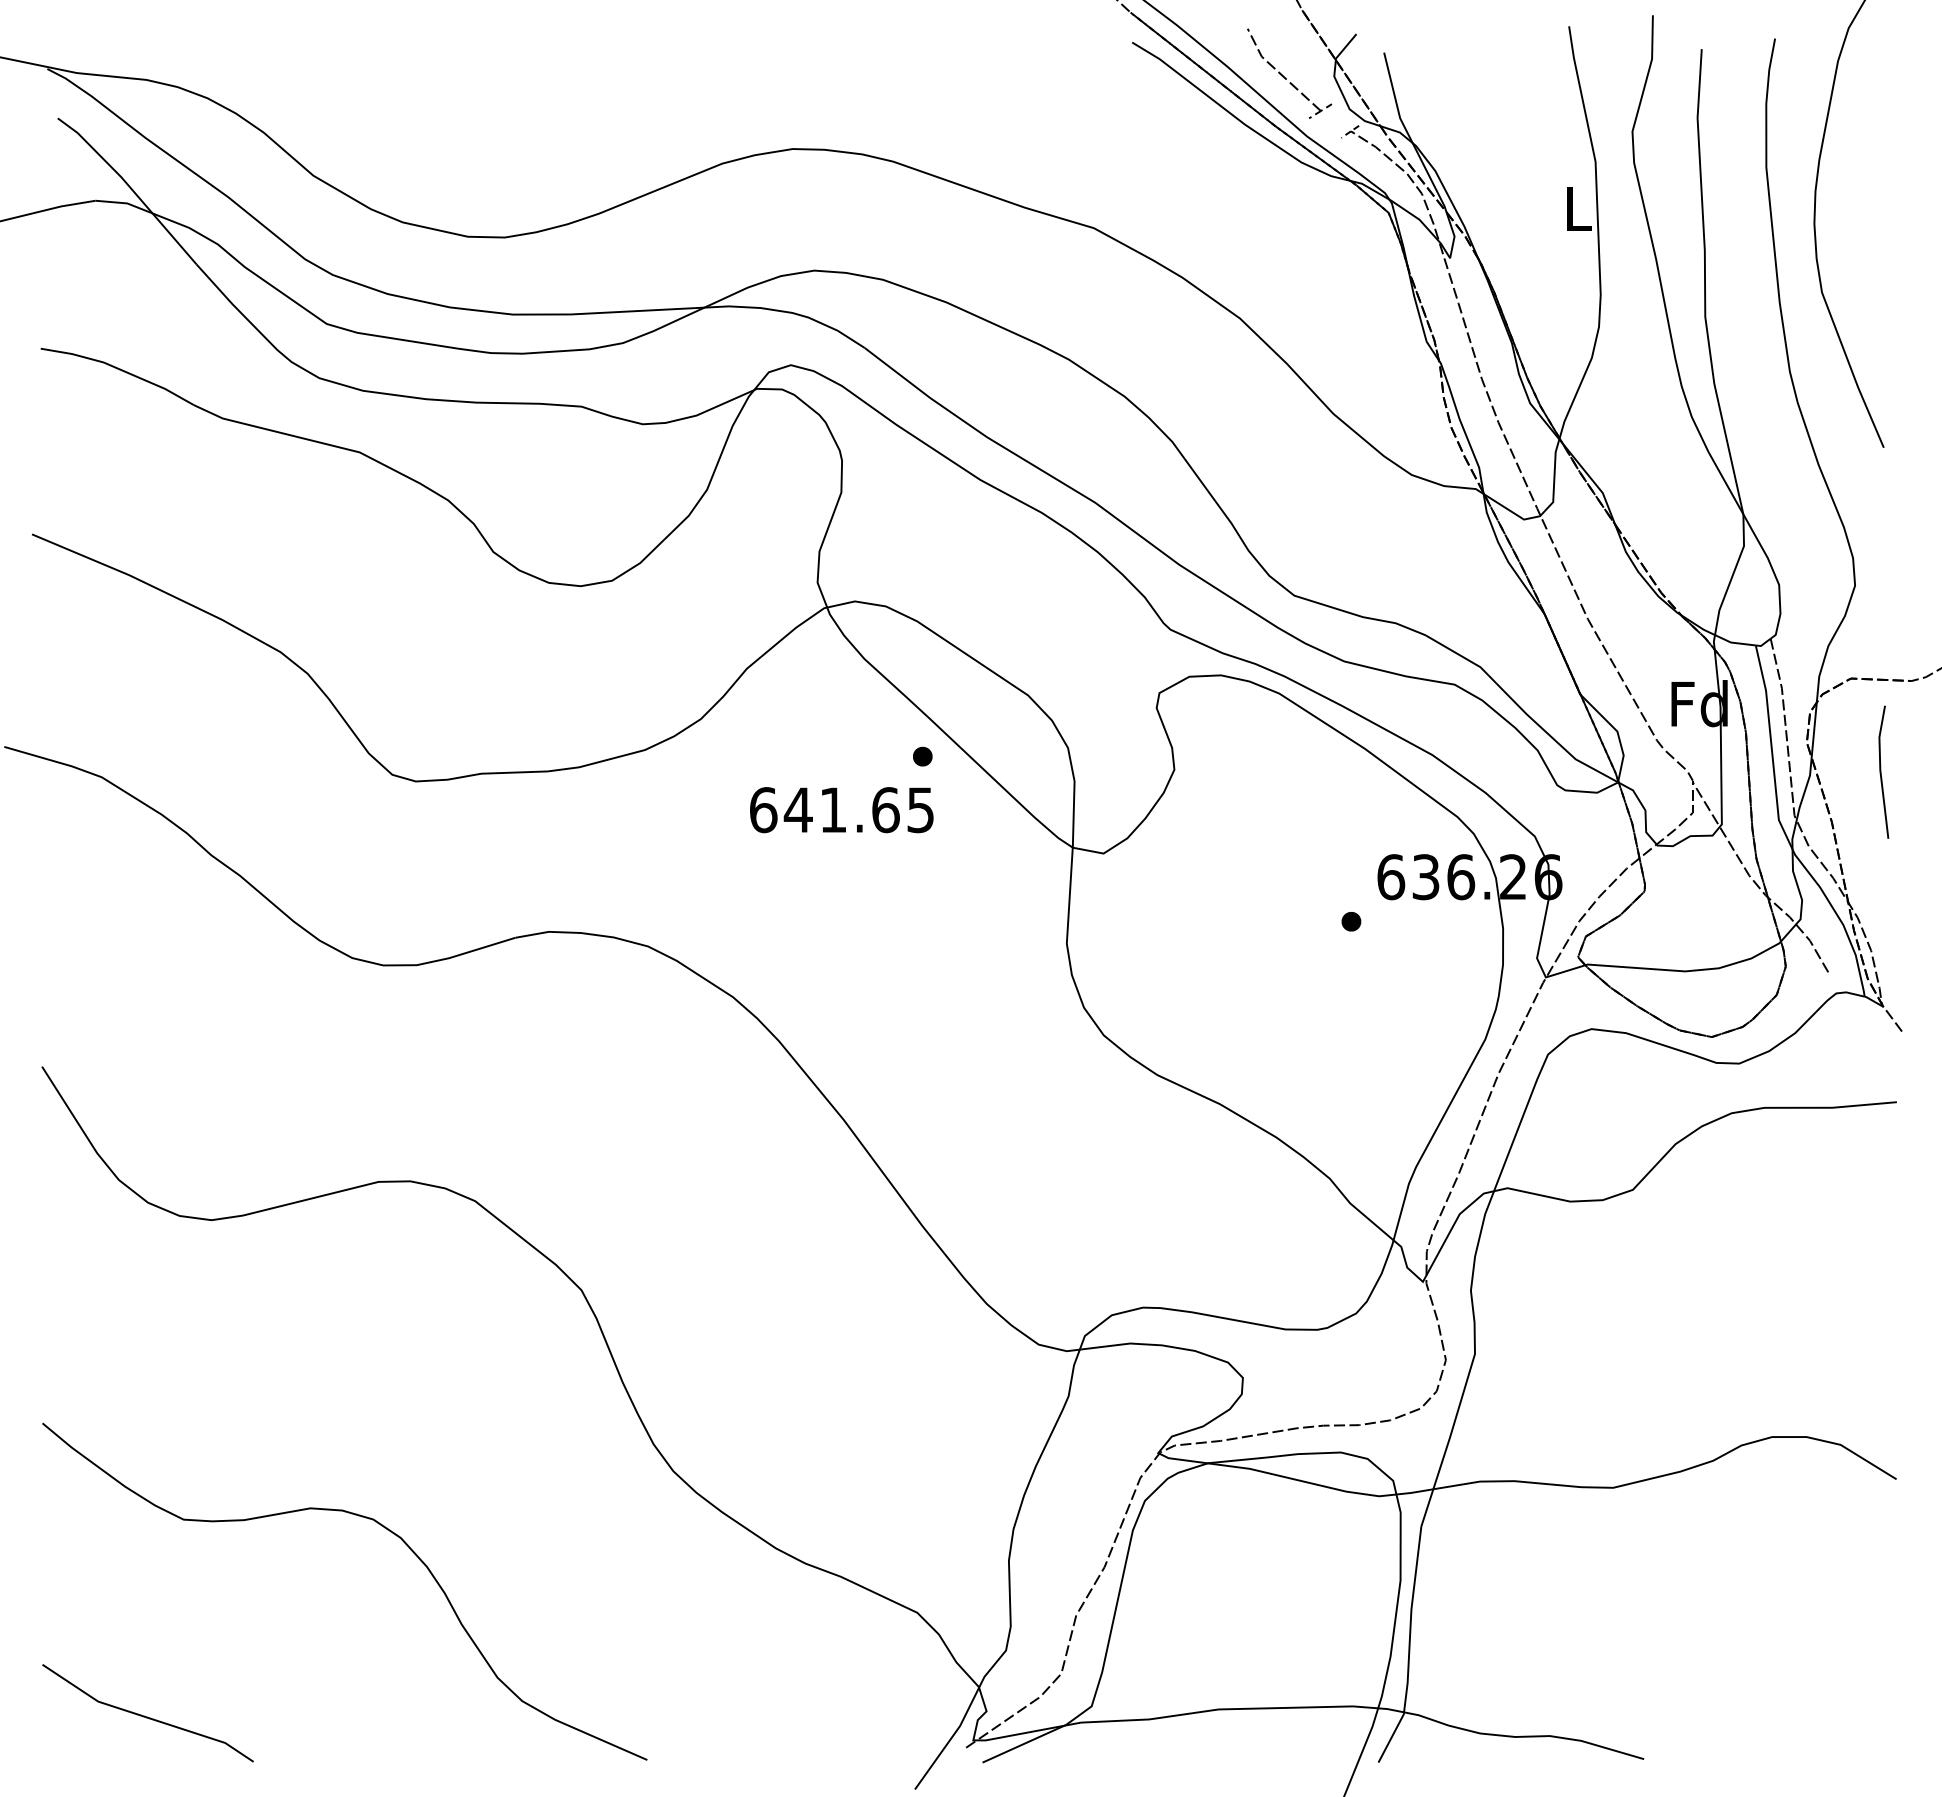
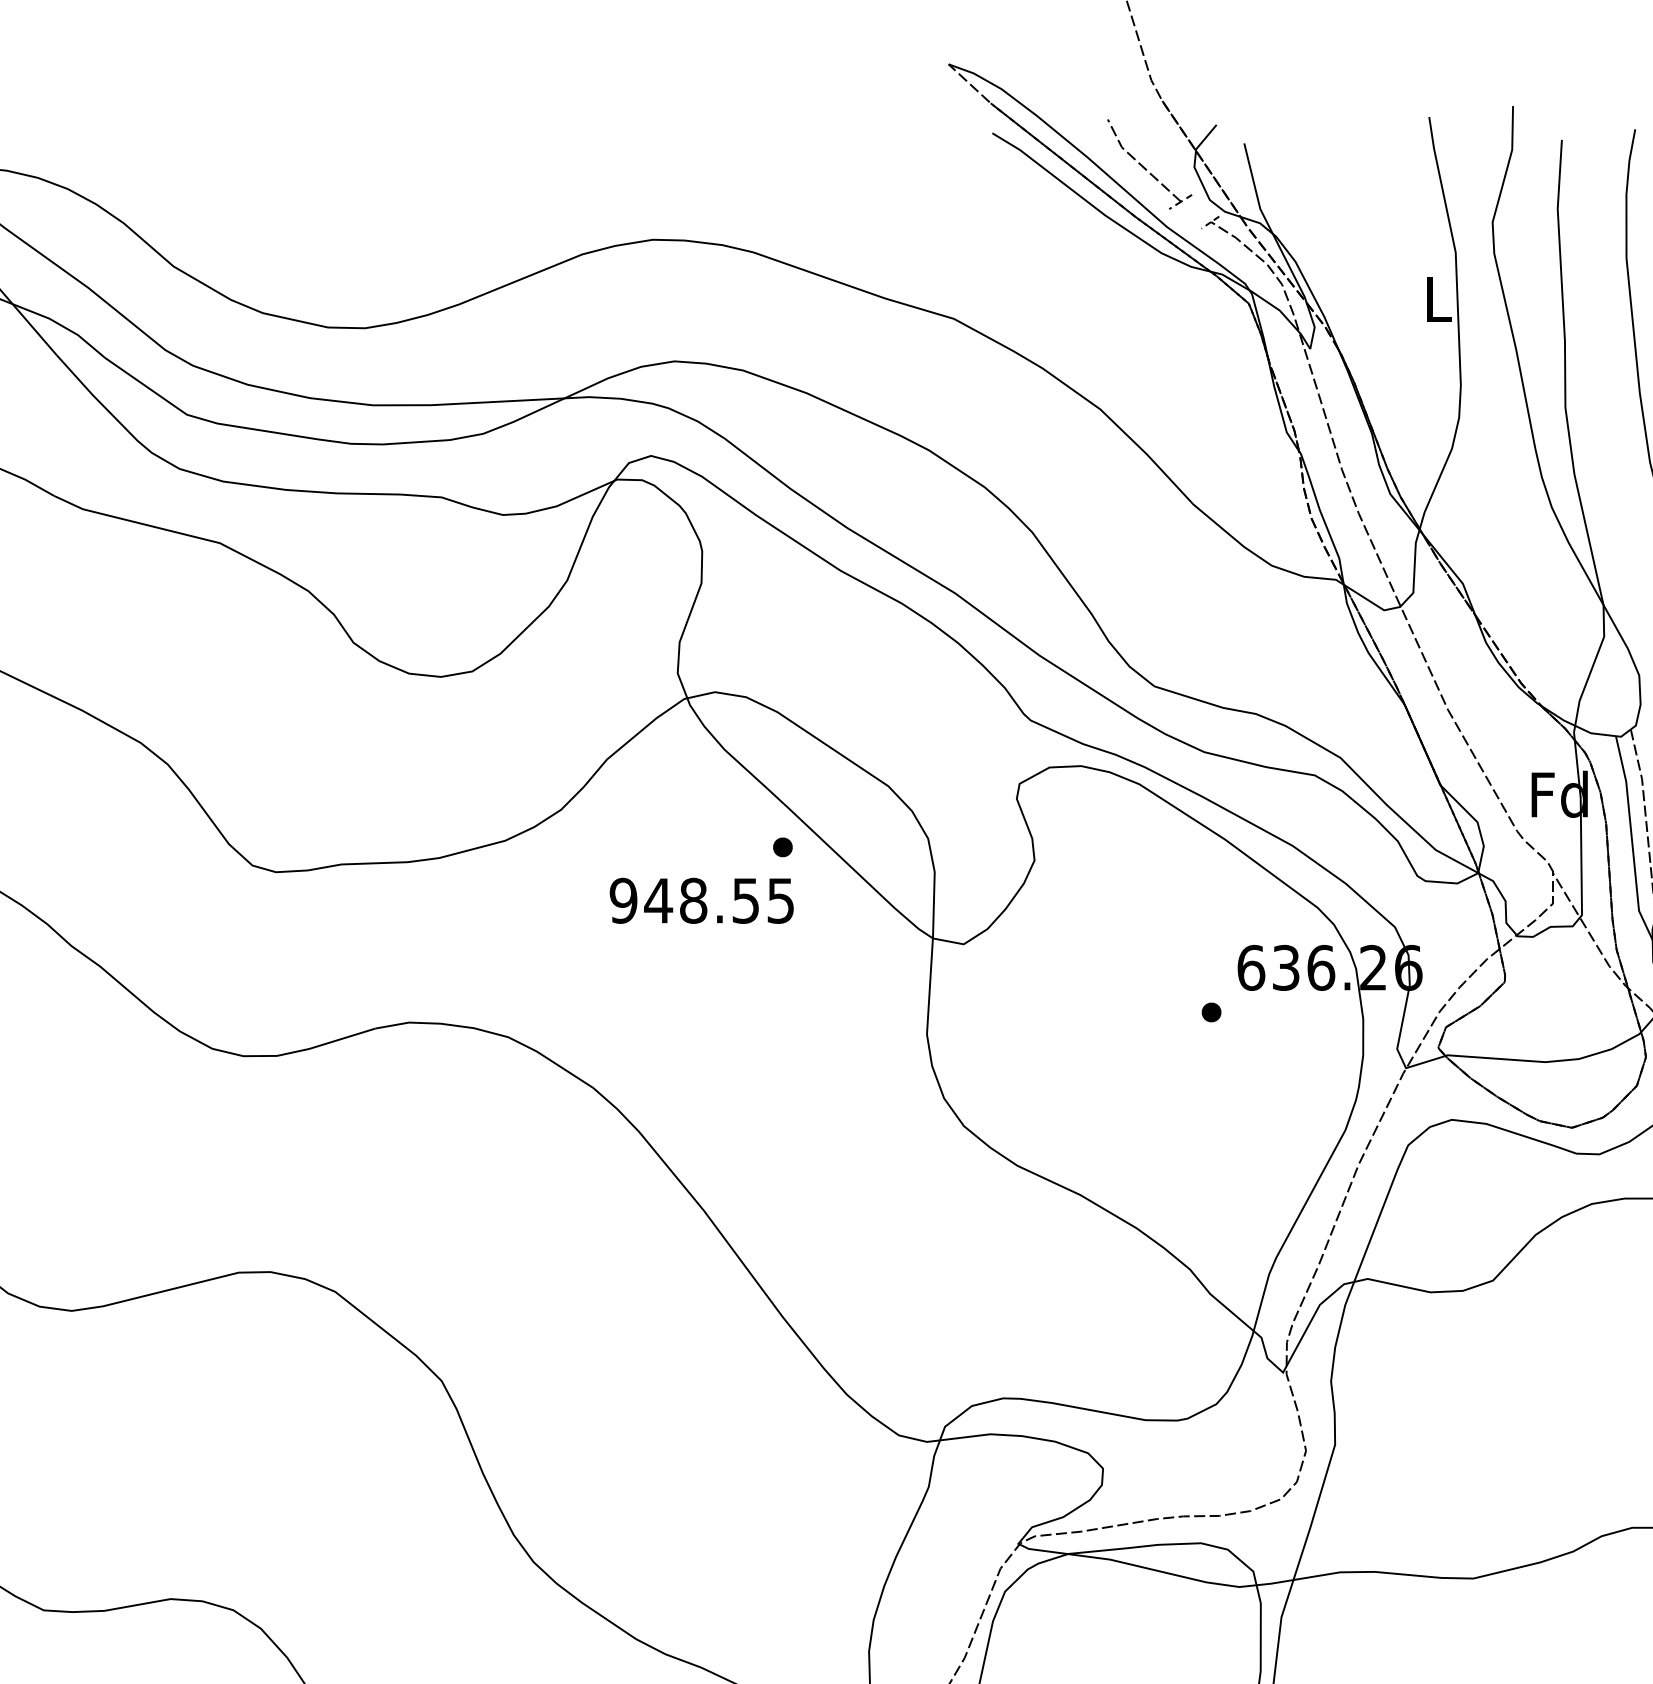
text: (824, 810) -> (684, 901), 641.65 -> 948.55

